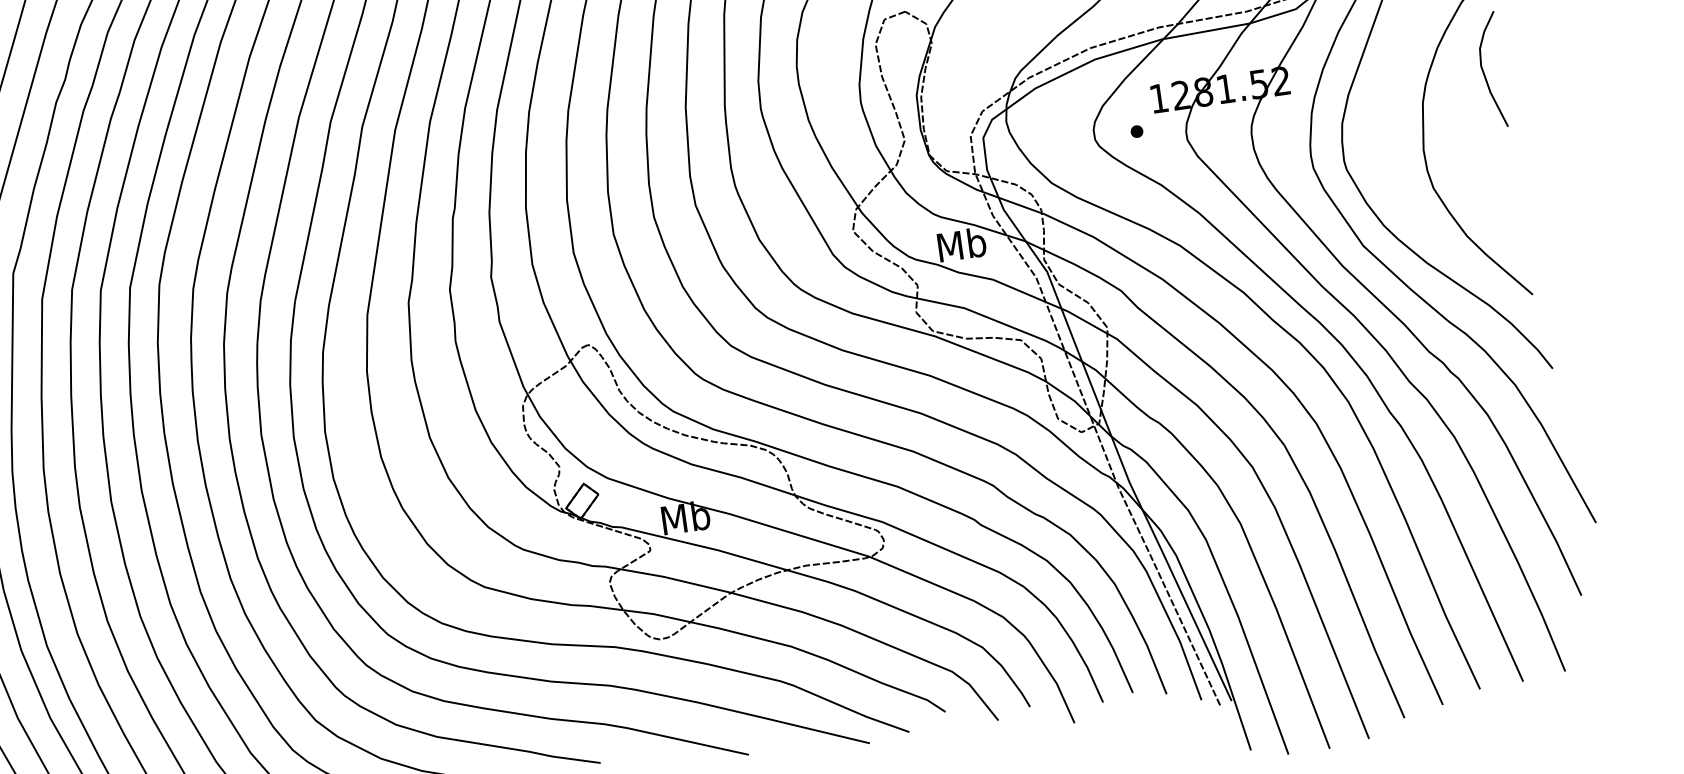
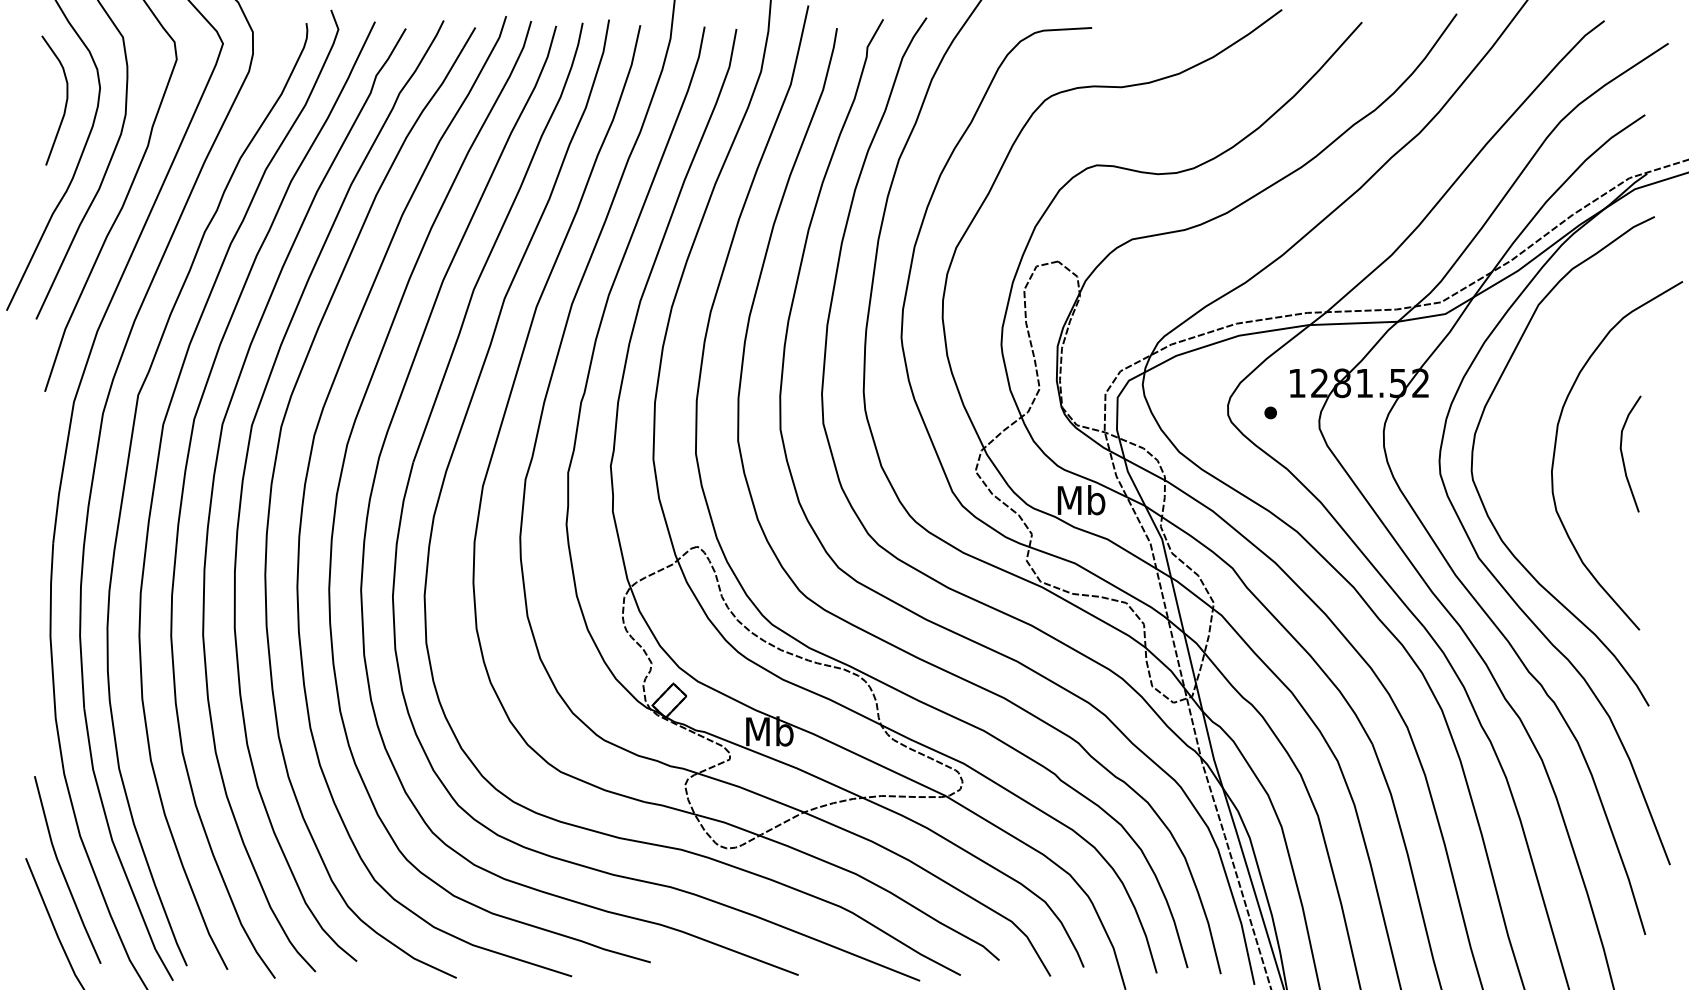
curve: (1485, 73) -> (1623, 456), moved

